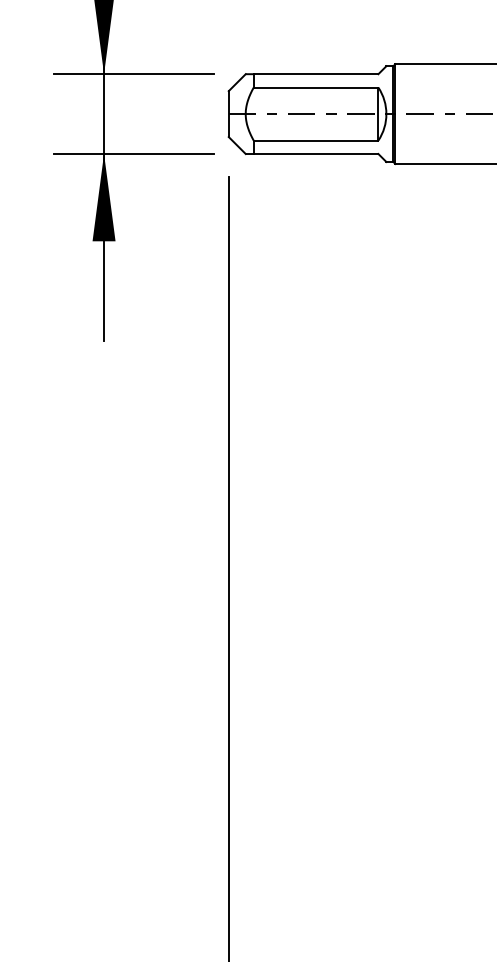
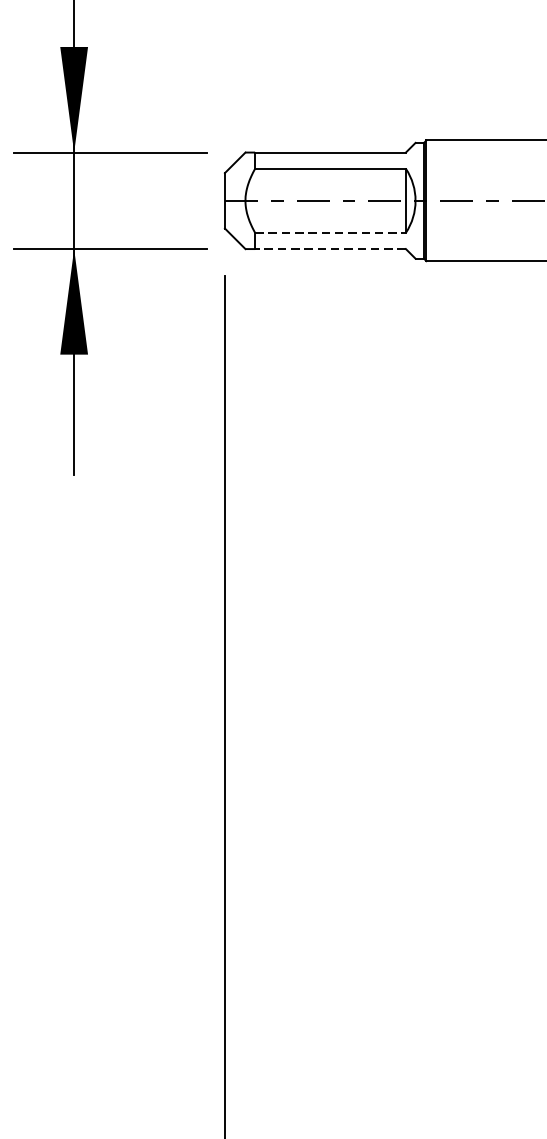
line: (316, 140) -> (331, 232), solid -> dashed
line: (315, 154) -> (329, 249), solid -> dashed

